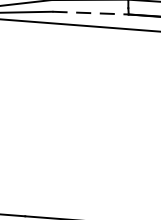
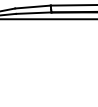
line: (89, 13) -> (33, 13), dashed -> solid

